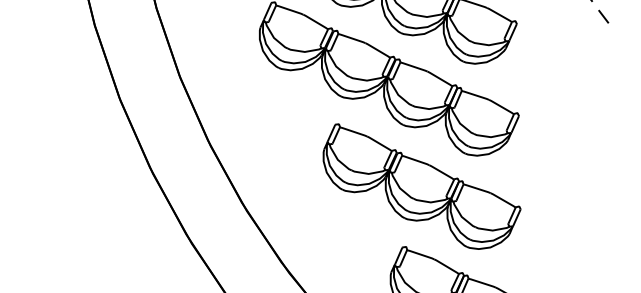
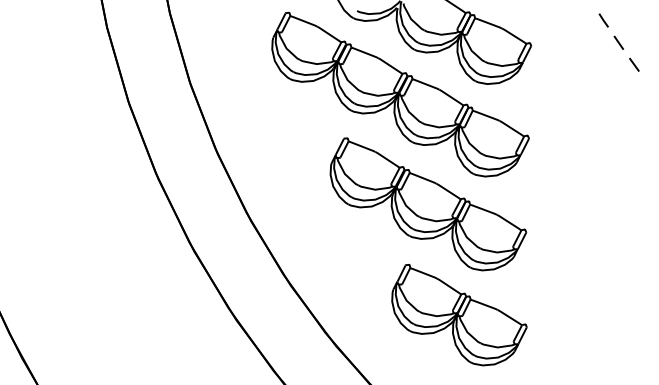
line: (620, 37) -> (634, 64), added

